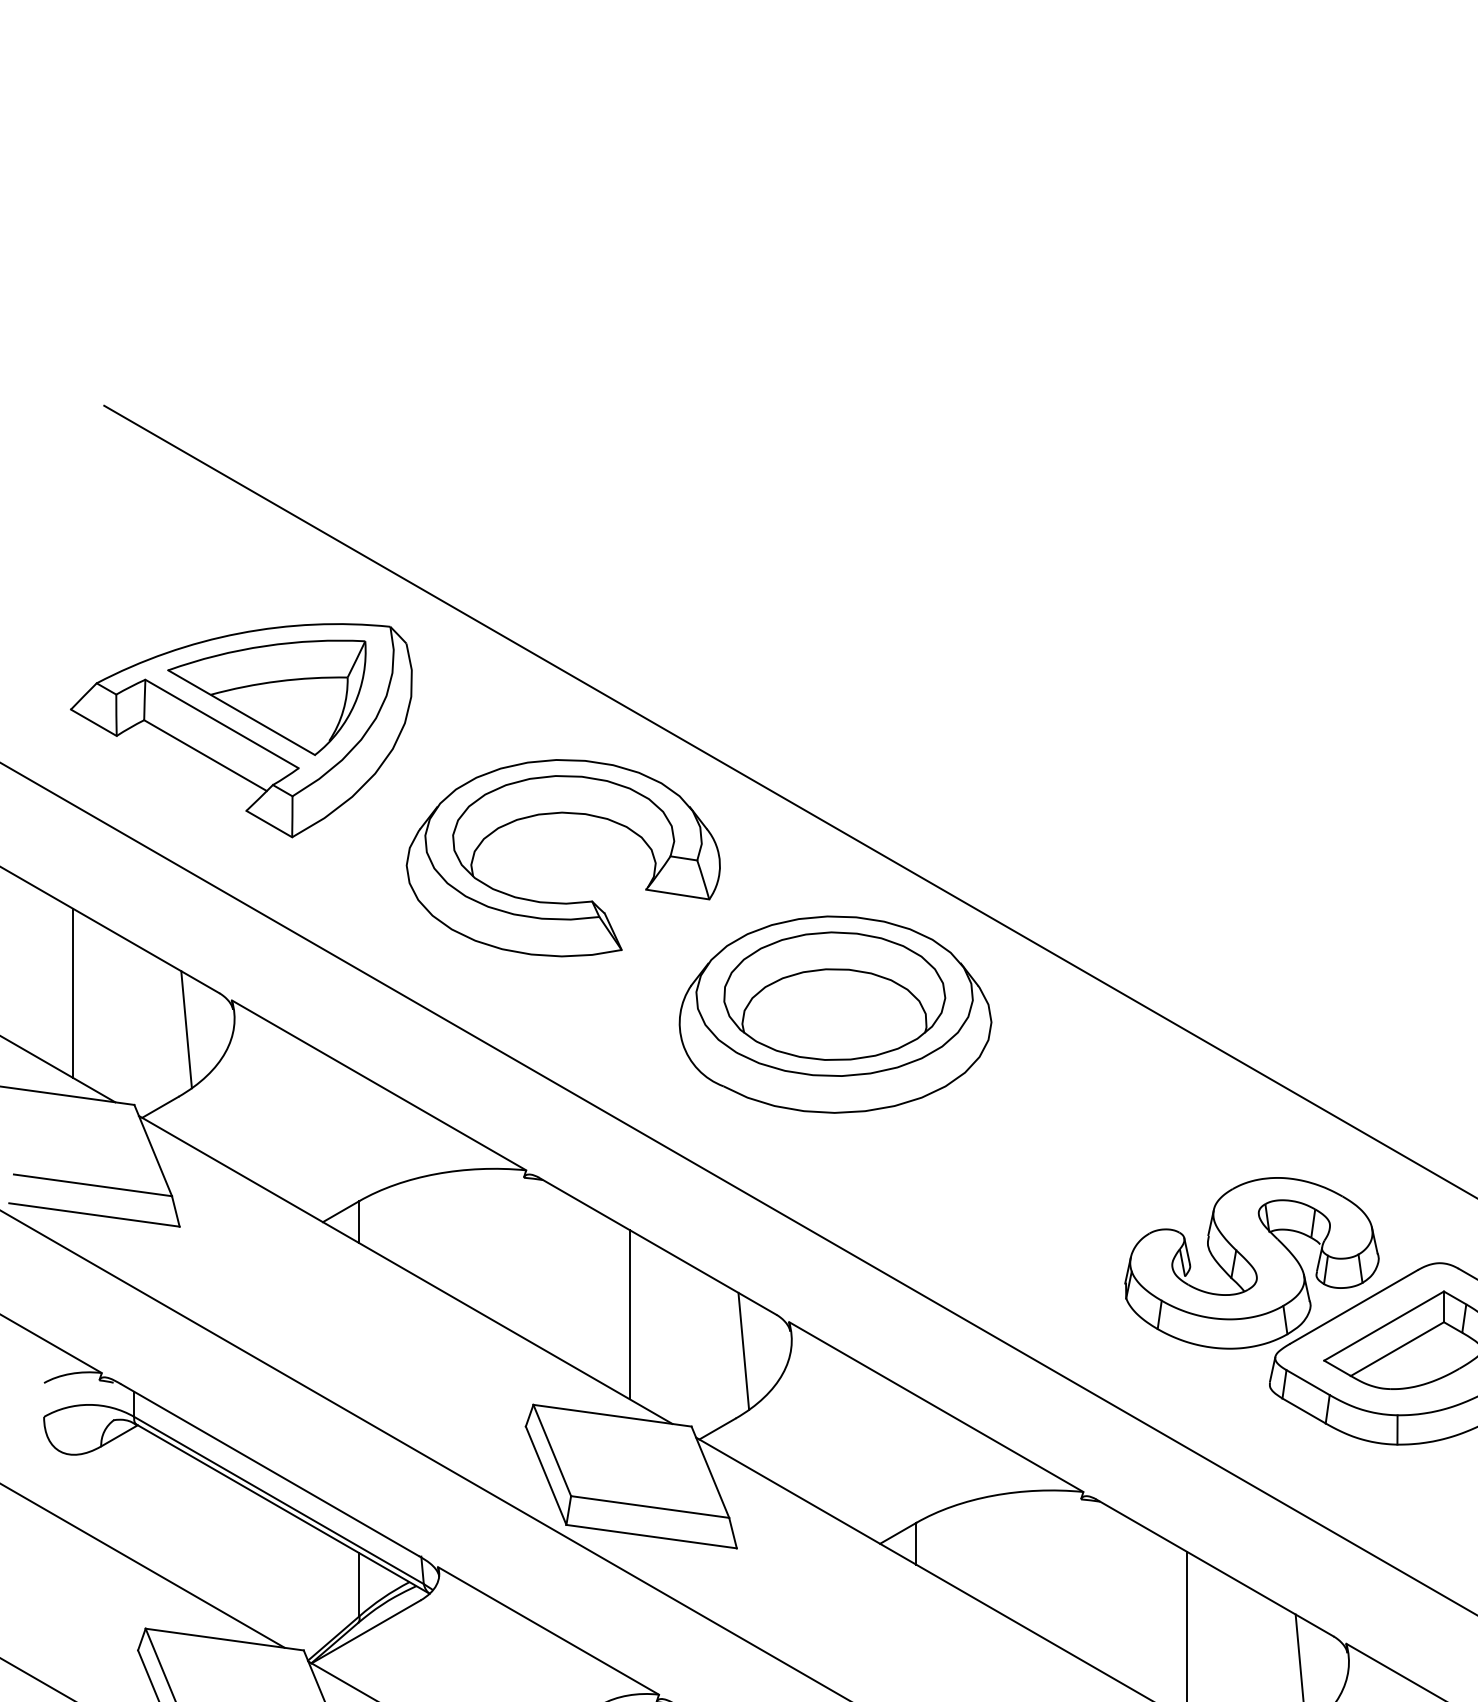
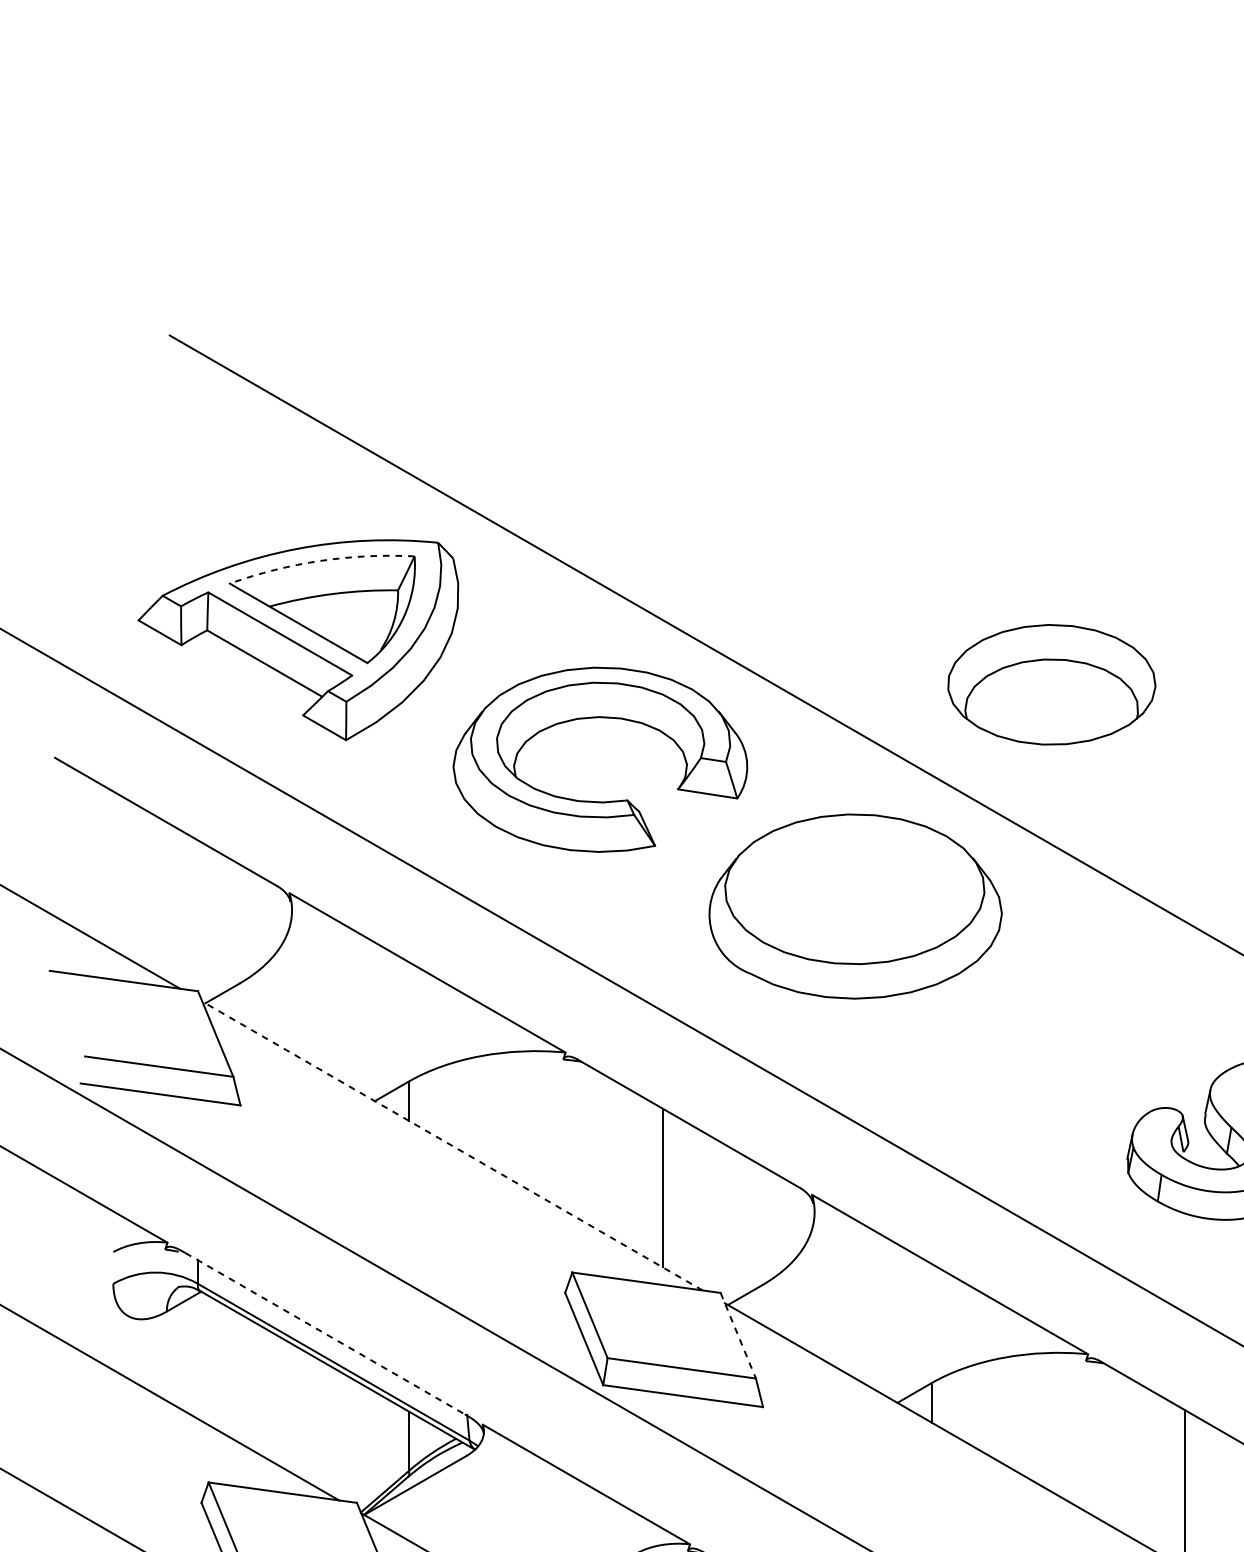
arc: (265, 646) -> (321, 561), solid -> dashed
line: (72, 992) -> (140, 885), removed
part: (834, 995) -> (1051, 684), moved
line: (186, 1029) -> (246, 920), removed
line: (405, 1269) -> (452, 1145), solid -> dashed
line: (743, 1350) -> (769, 1221), removed
line: (269, 1470) -> (324, 1334), solid -> dashed
line: (710, 1472) -> (738, 1335), solid -> dashed

